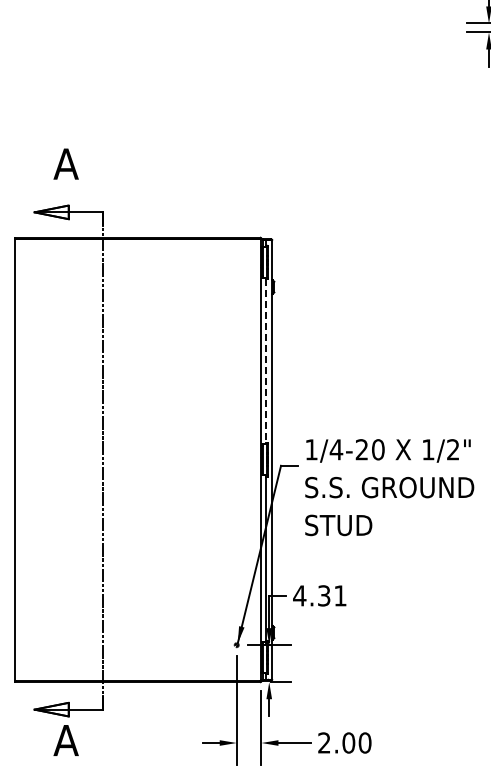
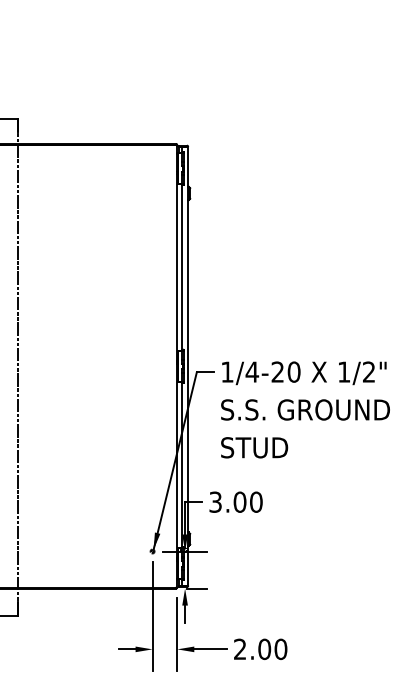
line: (266, 361) -> (182, 267), dashed -> solid
text: (389, 487) -> (305, 409), moved
text: (319, 595) -> (235, 501), 4.31 -> 3.00

